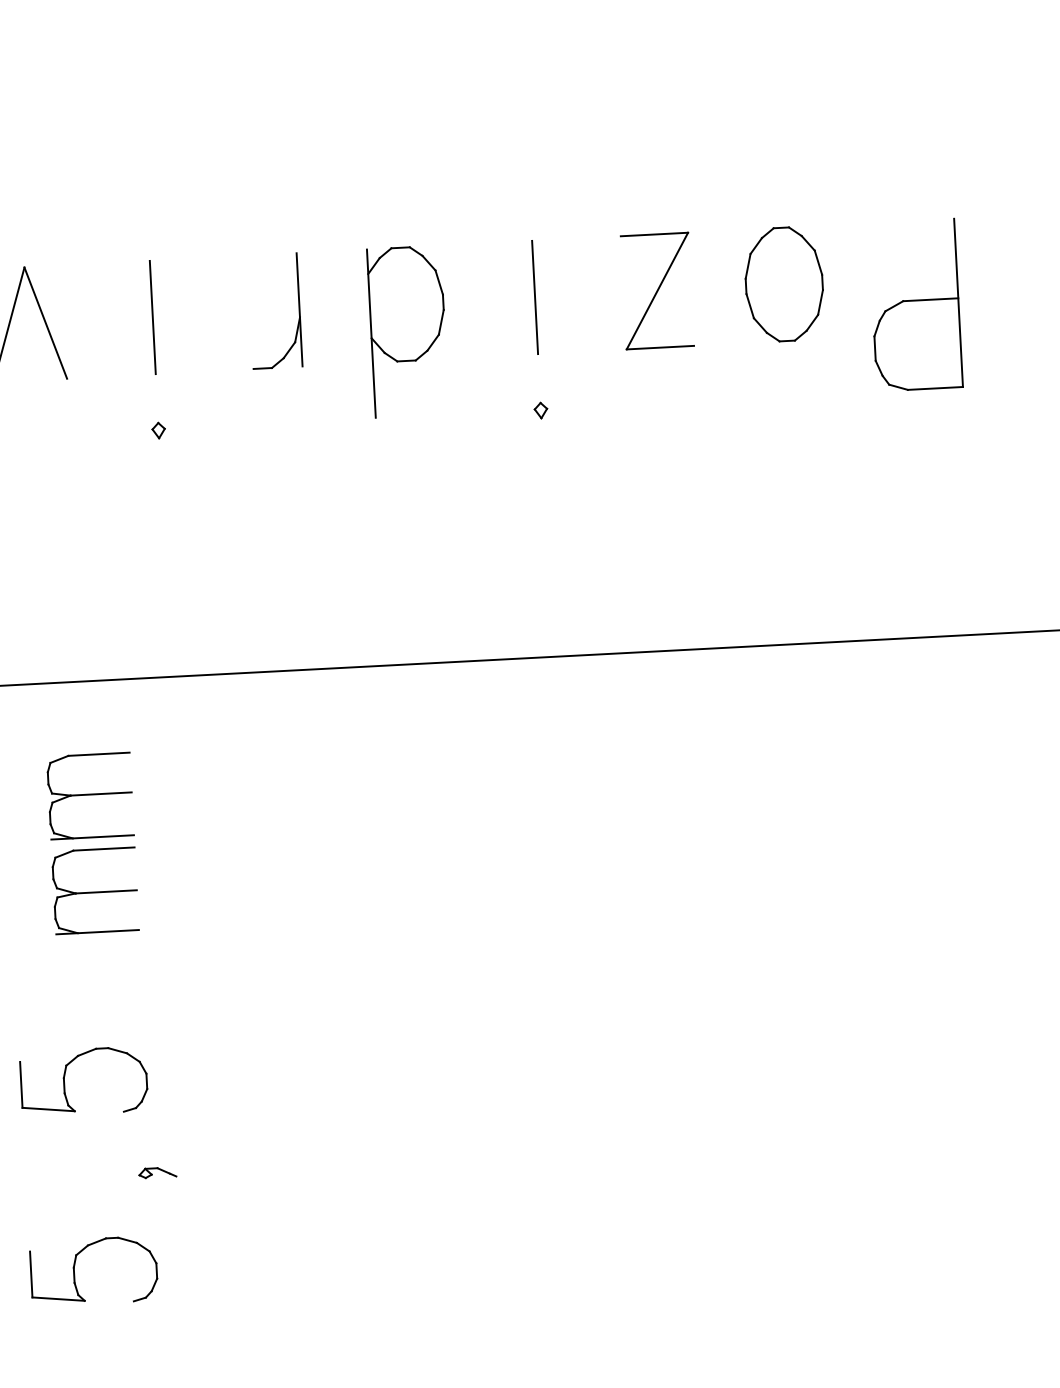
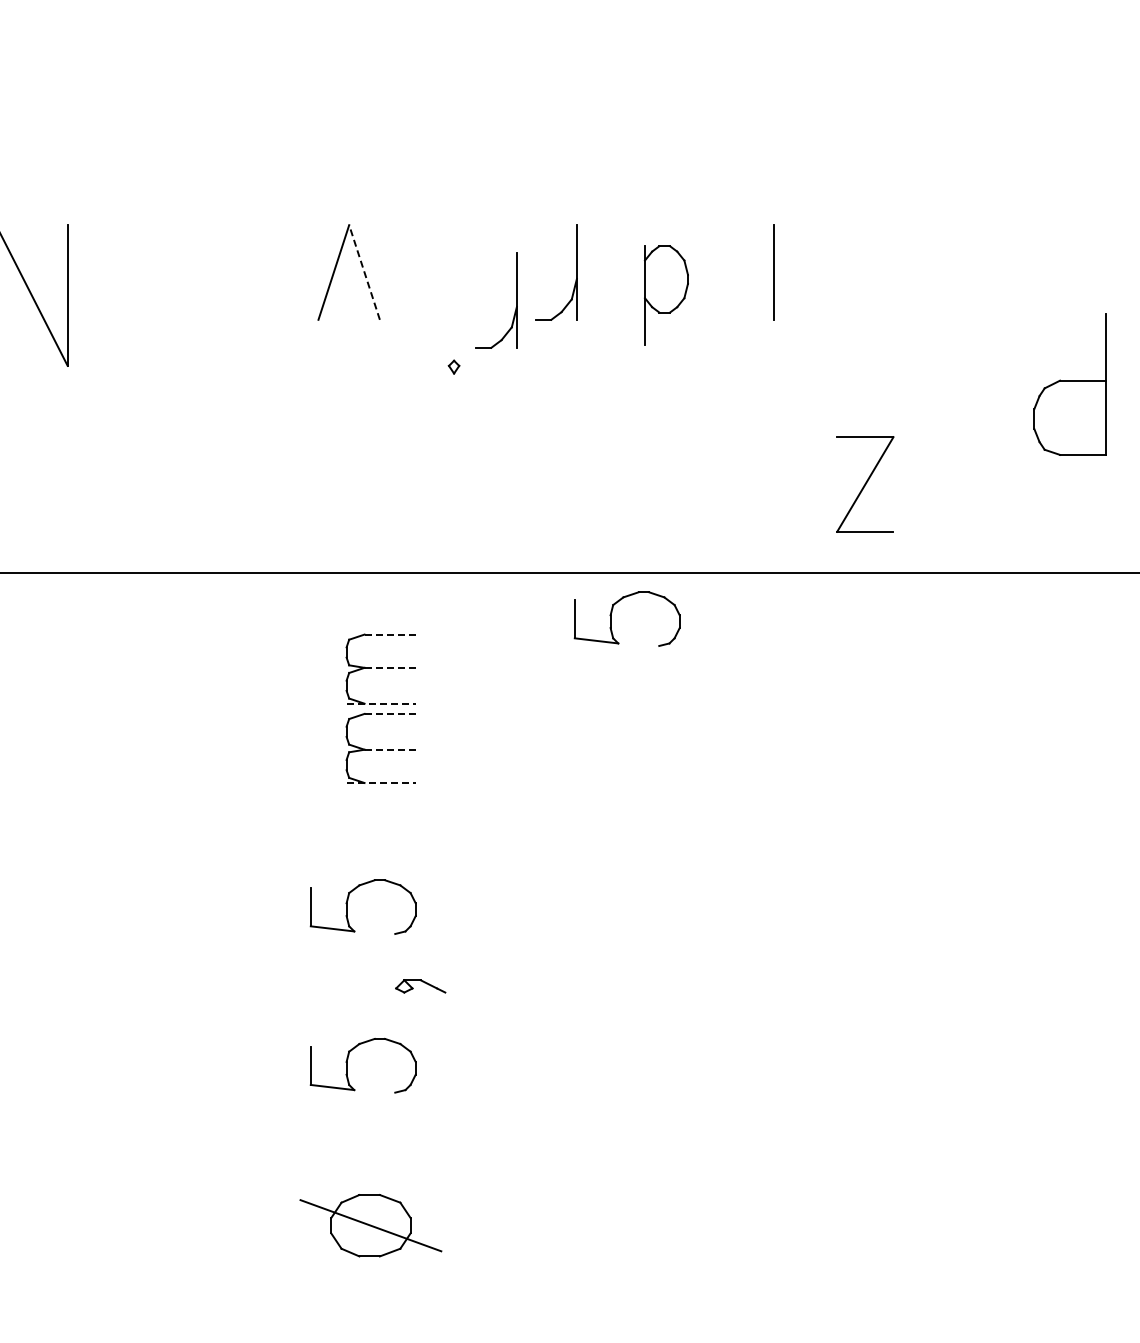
part: (784, 284) -> (982, 272), removed
part: (657, 291) -> (865, 484), moved
part: (914, 305) -> (1069, 384), moved
line: (153, 317) -> (454, 272), removed
line: (45, 323) -> (364, 272), solid -> dashed
part: (408, 331) -> (666, 295), size x0.7
part: (229, 347) -> (516, 300), added
part: (540, 409) -> (773, 366), removed
part: (362, 721) -> (611, 618), added
line: (99, 754) -> (390, 634), solid -> dashed
line: (101, 793) -> (390, 667), solid -> dashed
line: (93, 837) -> (381, 703), solid -> dashed
line: (104, 848) -> (390, 713), solid -> dashed
line: (106, 891) -> (390, 749), solid -> dashed
line: (98, 932) -> (381, 783), solid -> dashed
part: (157, 1172) -> (420, 986), size x1.6

